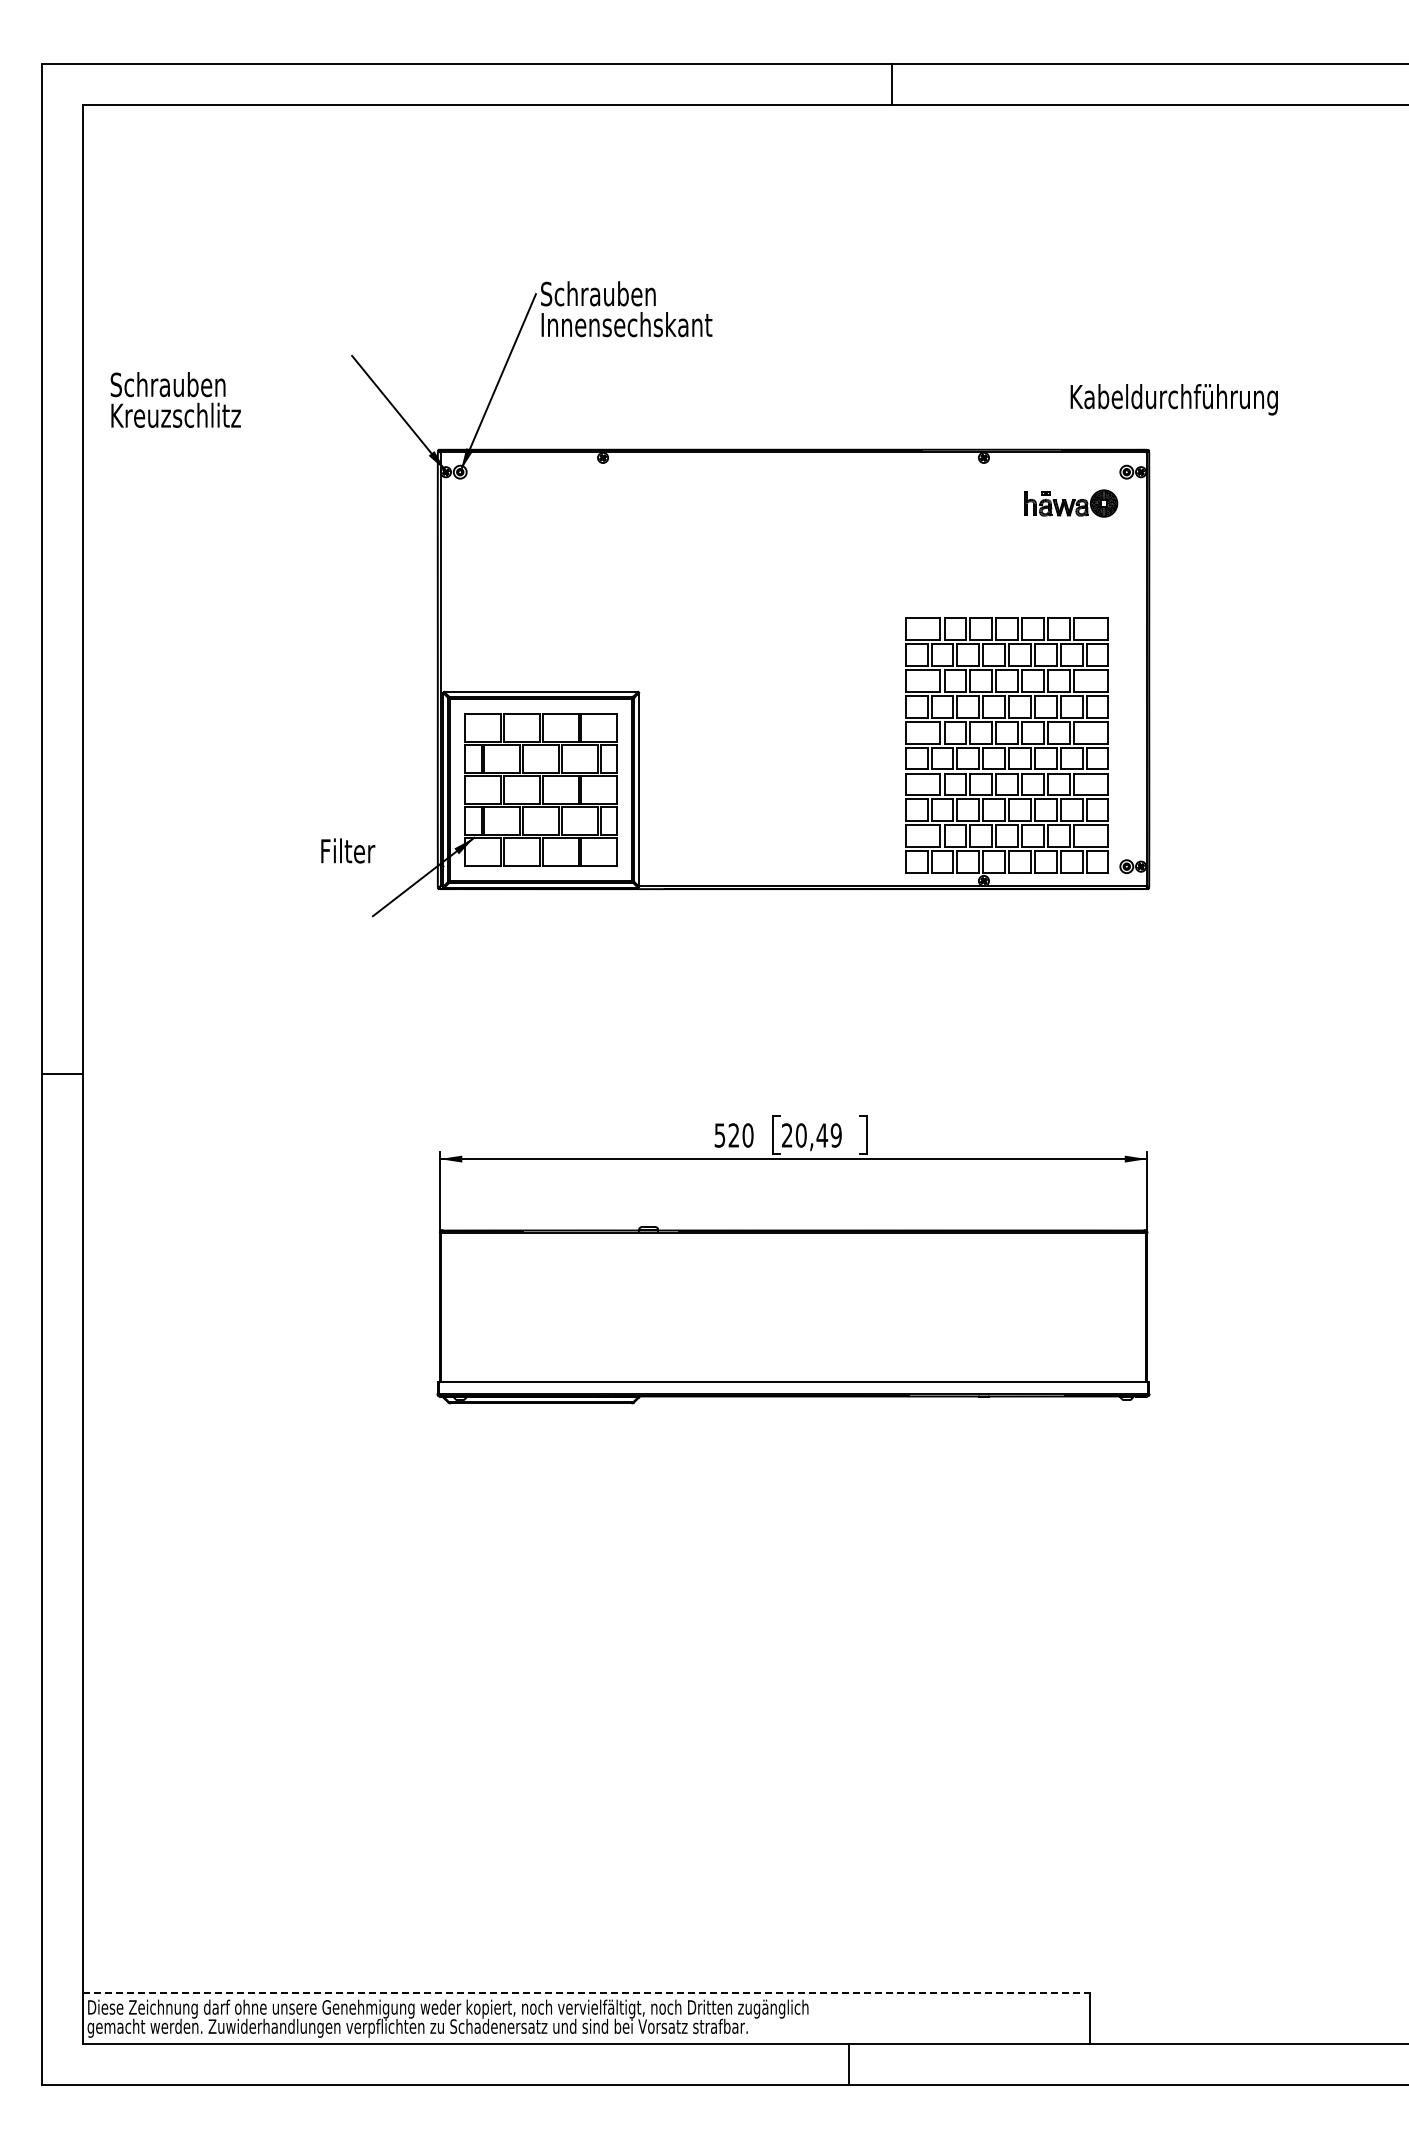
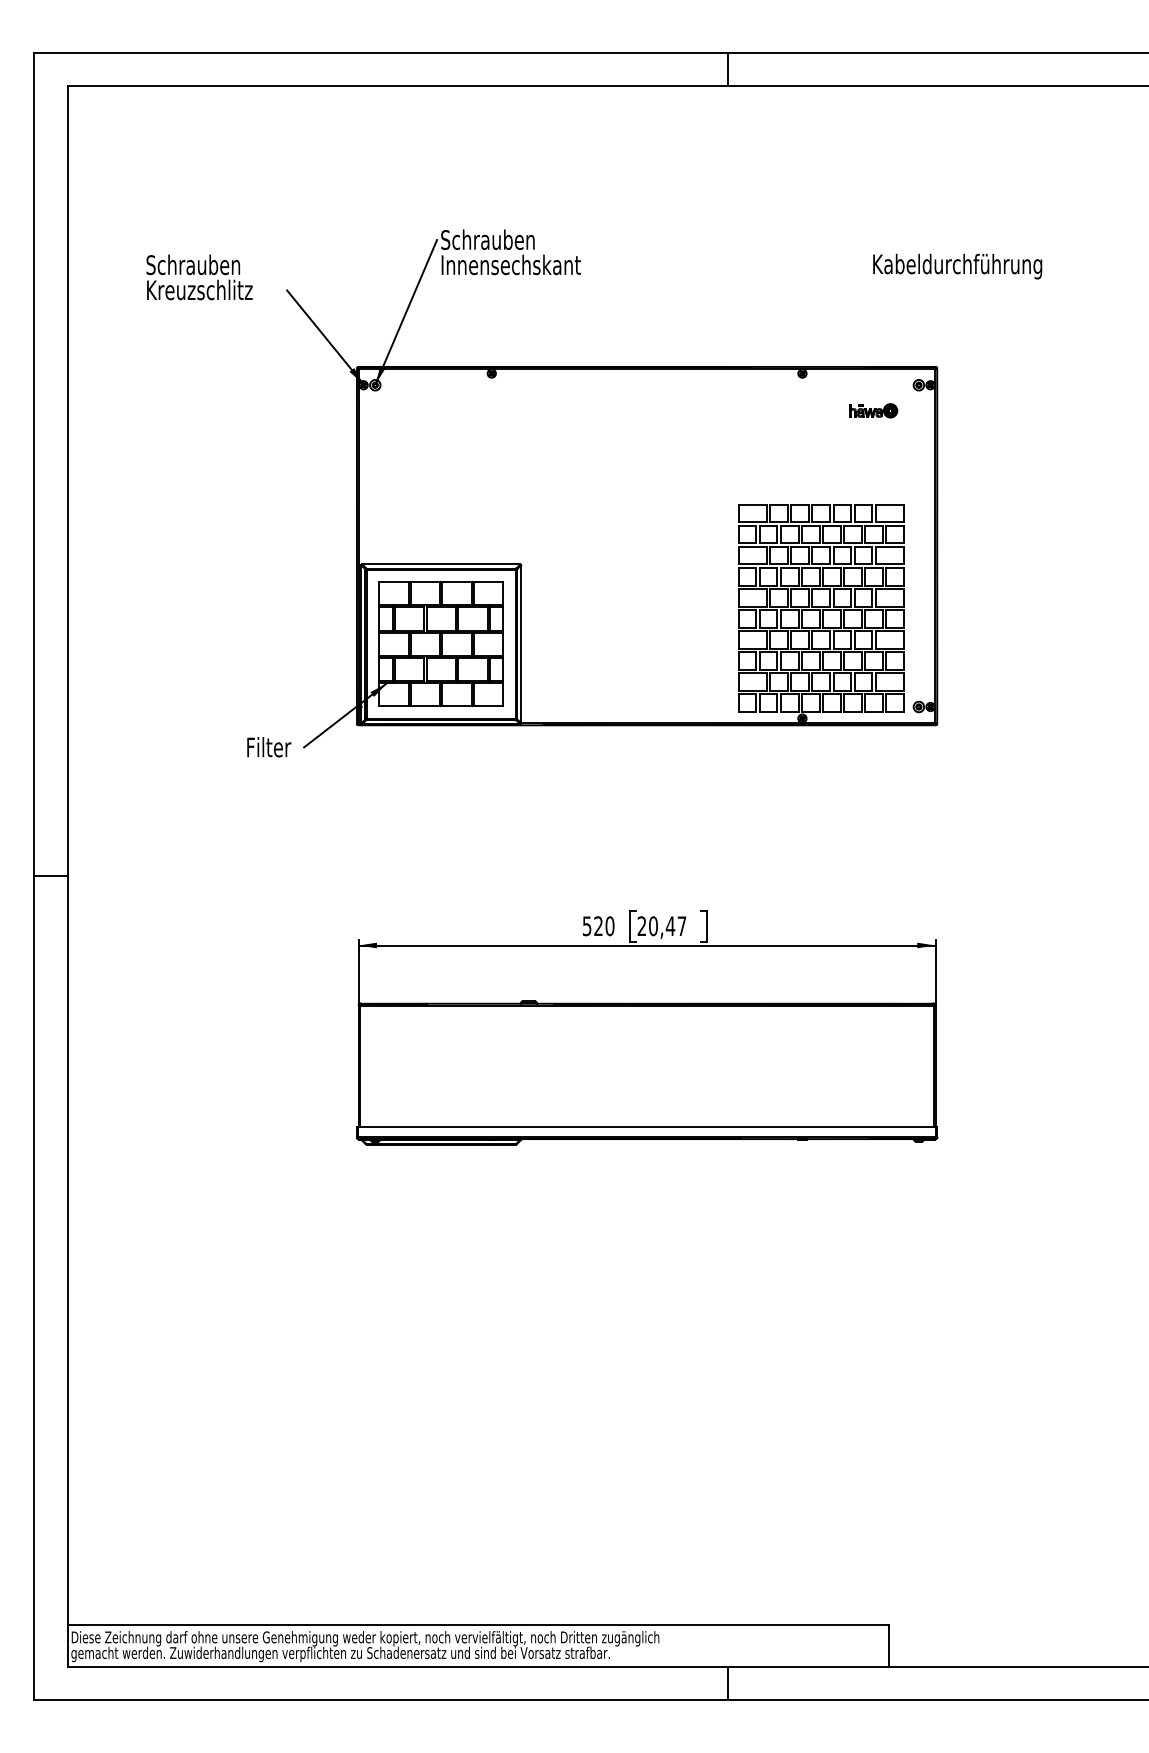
text: (175, 399) -> (199, 277), moved
text: (1173, 399) -> (957, 266), moved
part: (1071, 503) -> (873, 410), size x0.62
text: (348, 850) -> (269, 746), moved
text: (835, 1135) -> (681, 926), 20,49 -> 20,47
line: (586, 1992) -> (478, 1625), dashed -> solid
line: (849, 2063) -> (727, 1683), moved

